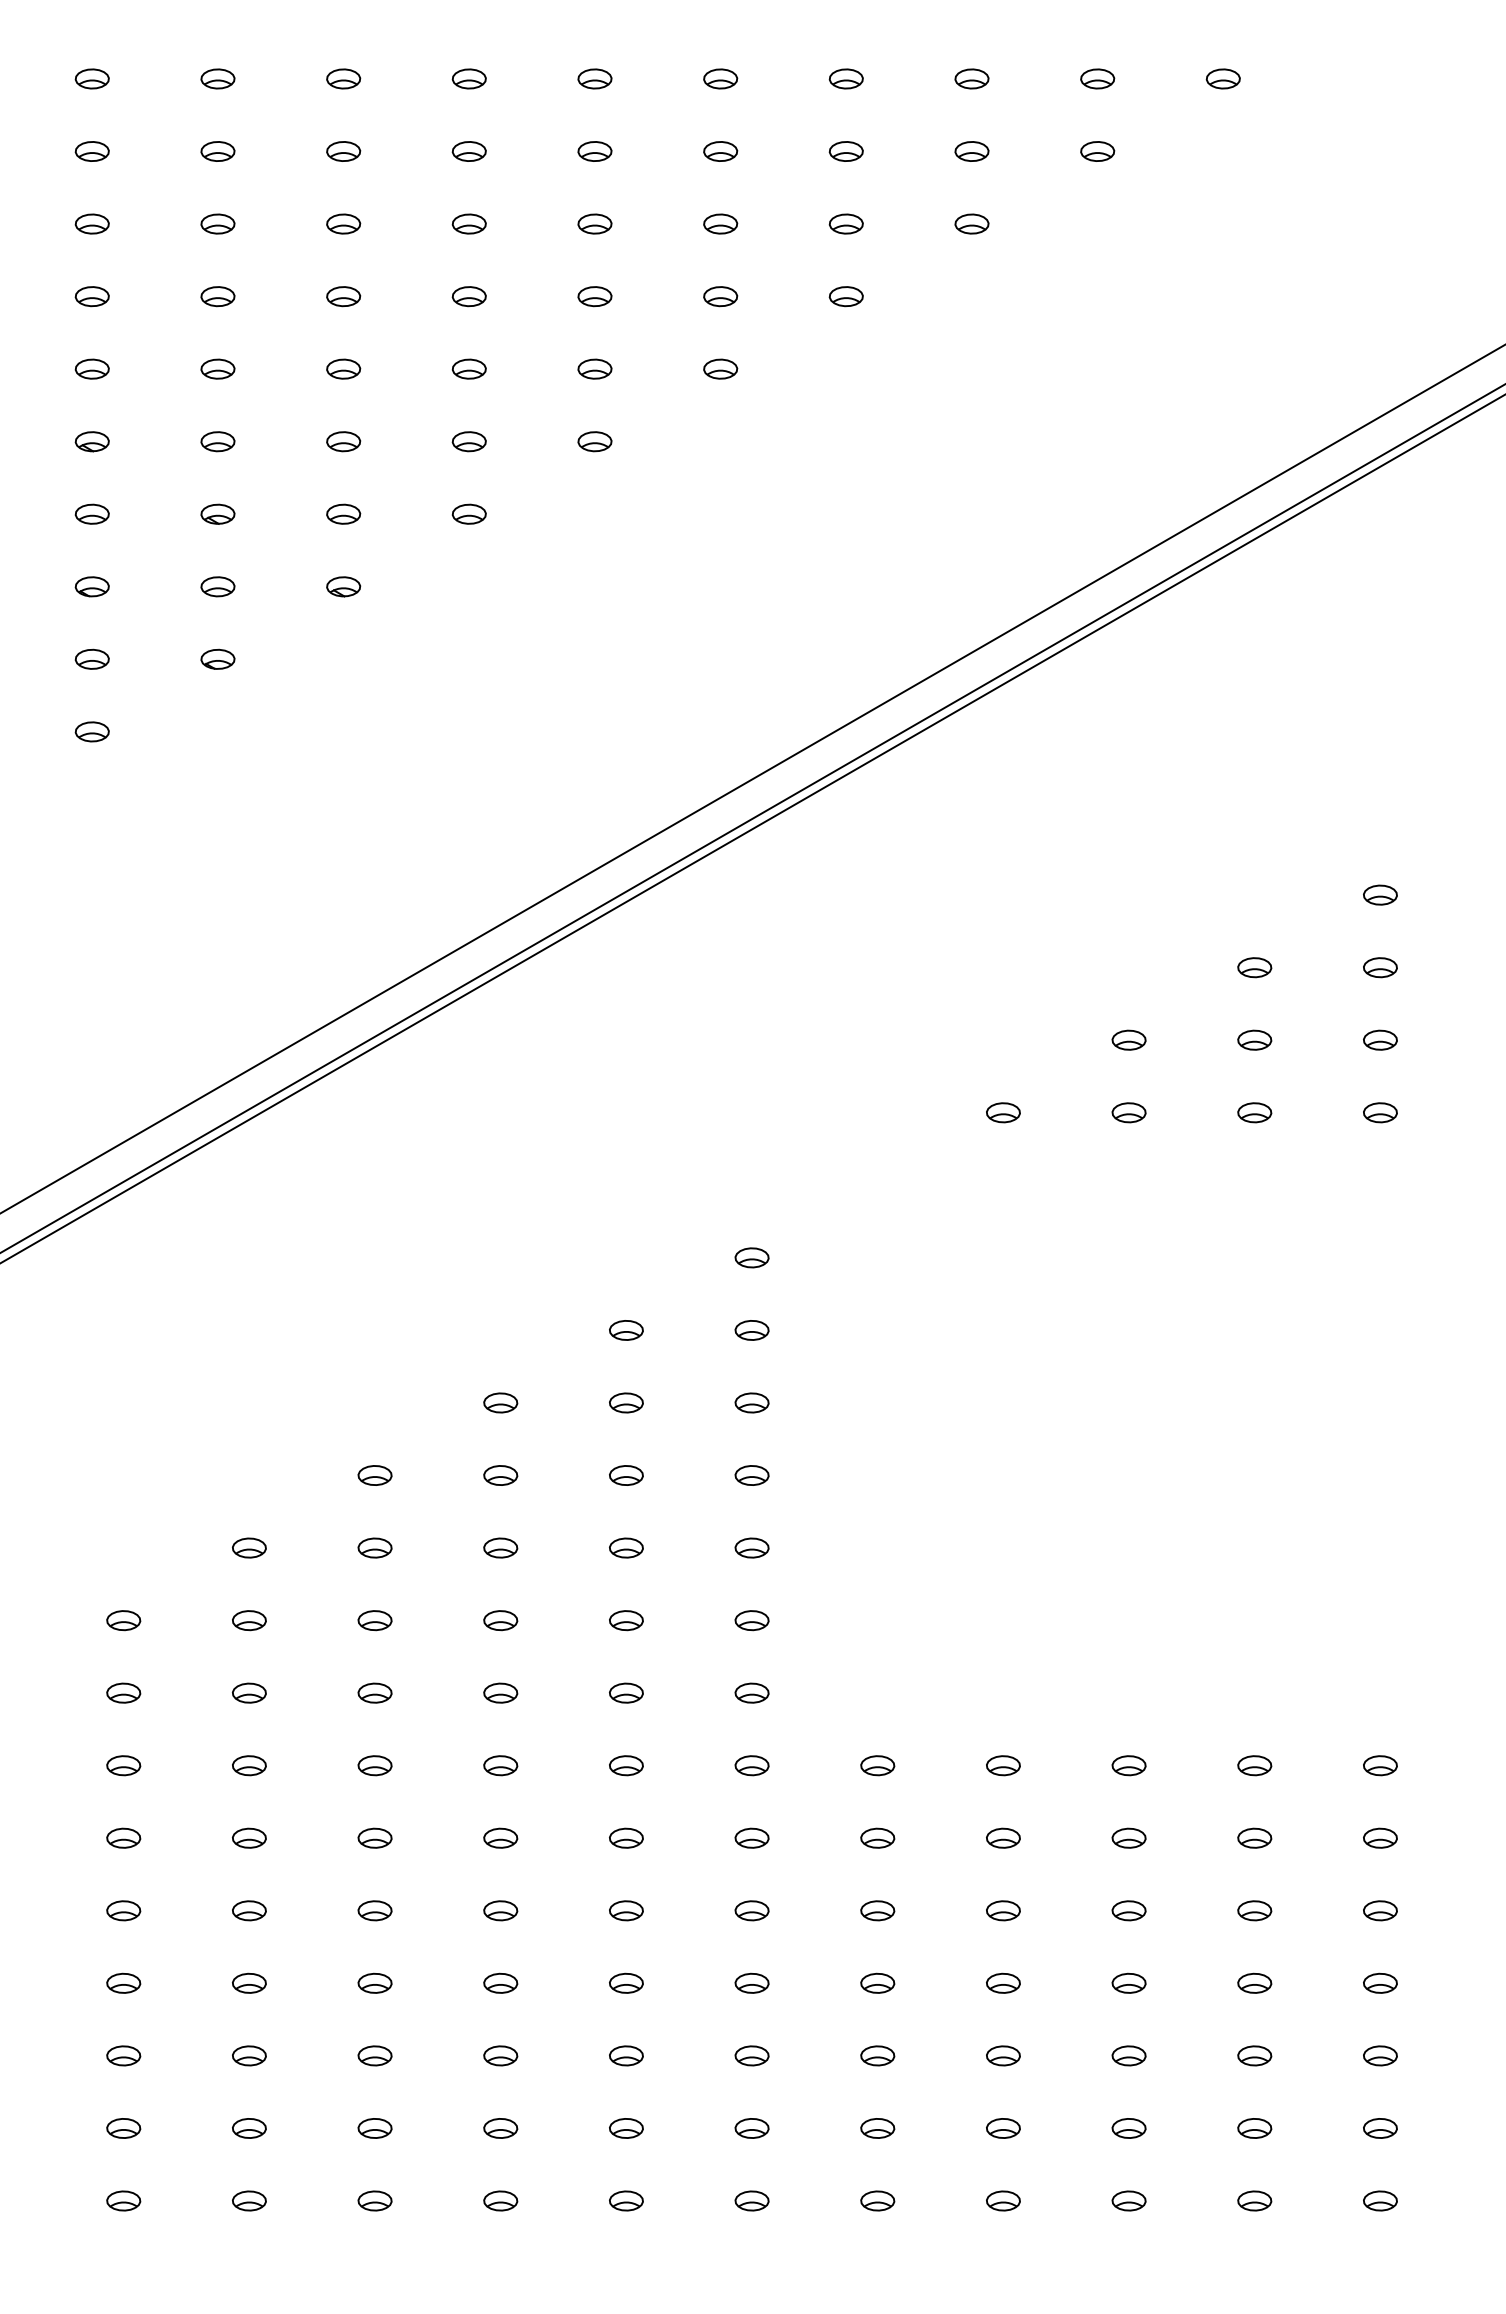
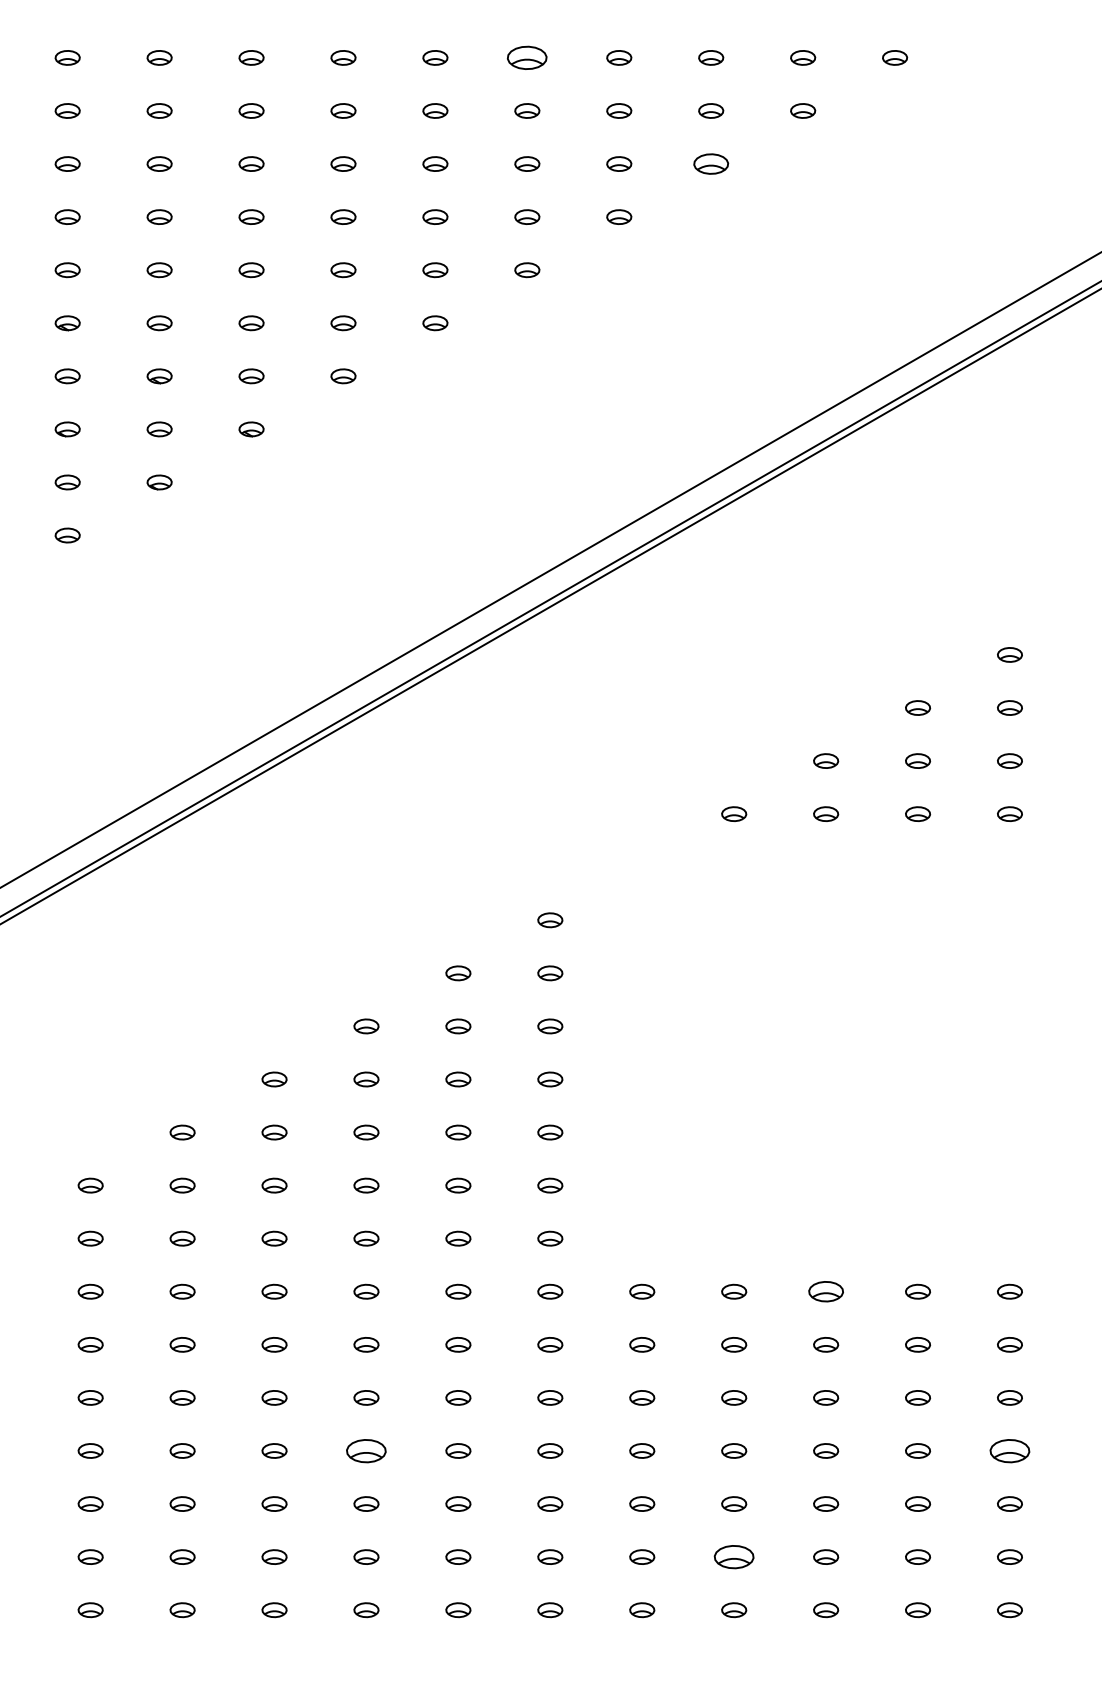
part: (720, 78) -> (527, 57), size x1.6
part: (971, 223) -> (710, 163), size x1.4
part: (1128, 1765) -> (825, 1291), size x1.4
part: (500, 1982) -> (366, 1450), size x1.6
part: (1380, 1982) -> (1010, 1450), size x1.6
part: (1003, 2128) -> (734, 1557), size x1.6

